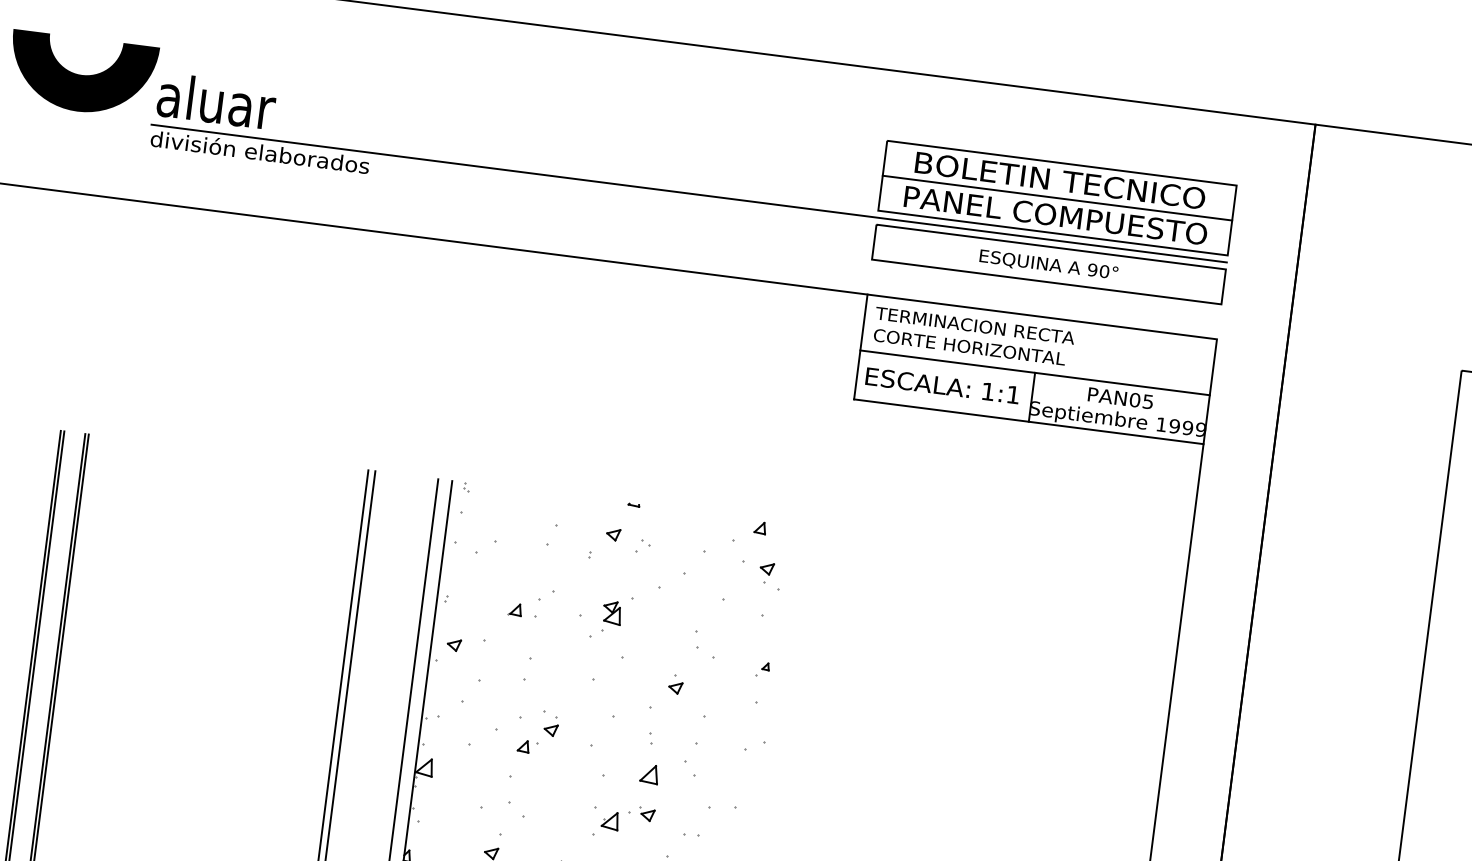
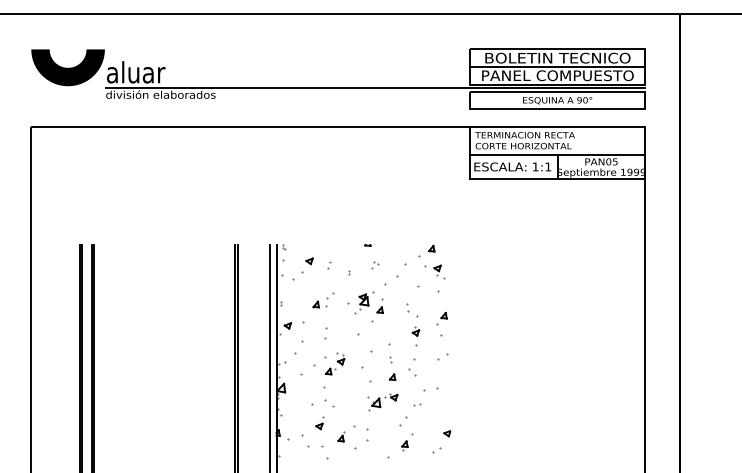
part: (552, 535) -> (329, 265), size x0.62
part: (613, 535) -> (309, 261), moved
part: (641, 627) -> (379, 305), added
part: (761, 669) -> (441, 318), size x1.67
part: (675, 684) -> (415, 331), moved
part: (649, 772) -> (392, 376), size x0.62

